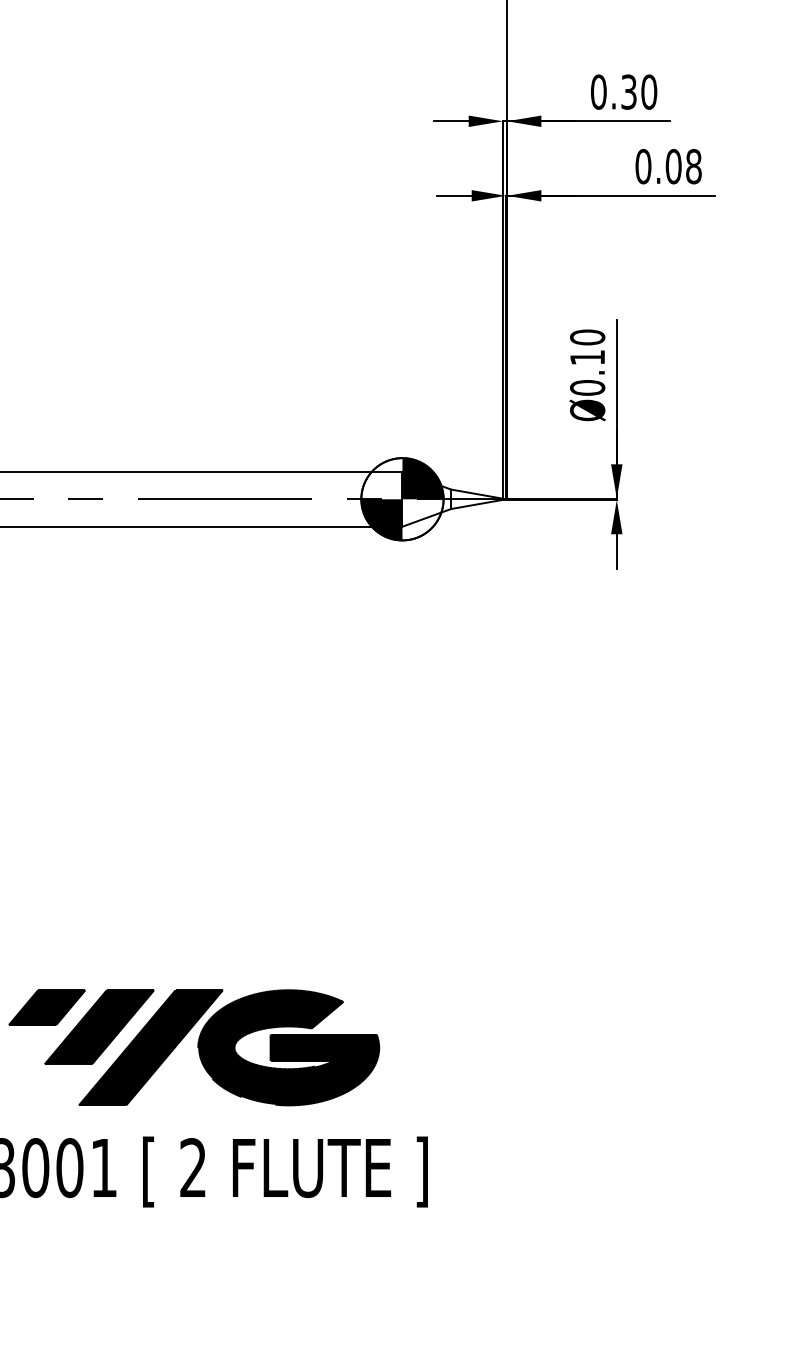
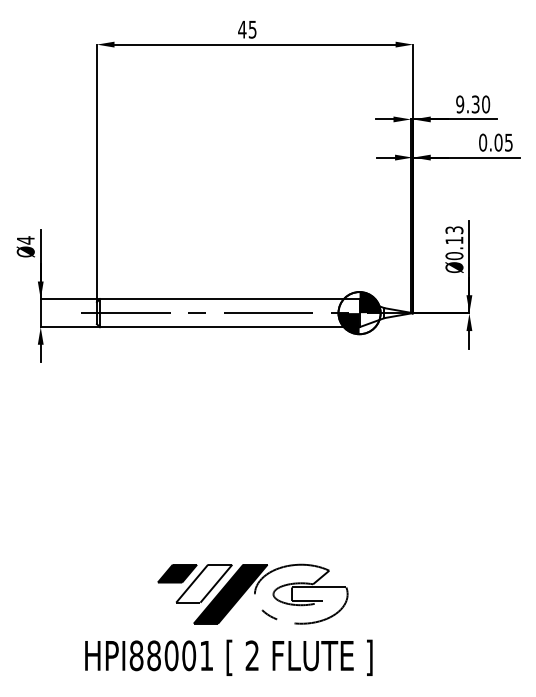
text: (599, 92) -> (460, 104), 0.30 -> 9.30
text: (693, 166) -> (508, 142), 0.08 -> 0.05
text: (587, 338) -> (454, 230), Ø0.10 -> Ø0.13
fill: (99, 1026) -> (204, 583), removed
fill: (287, 1046) -> (300, 593), removed

